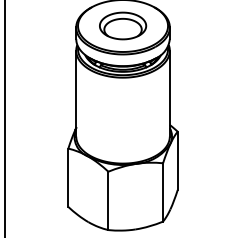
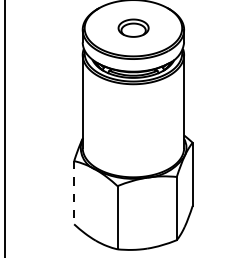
part: (123, 25) -> (133, 27), size x0.6
line: (68, 178) -> (74, 193), solid -> dashed

